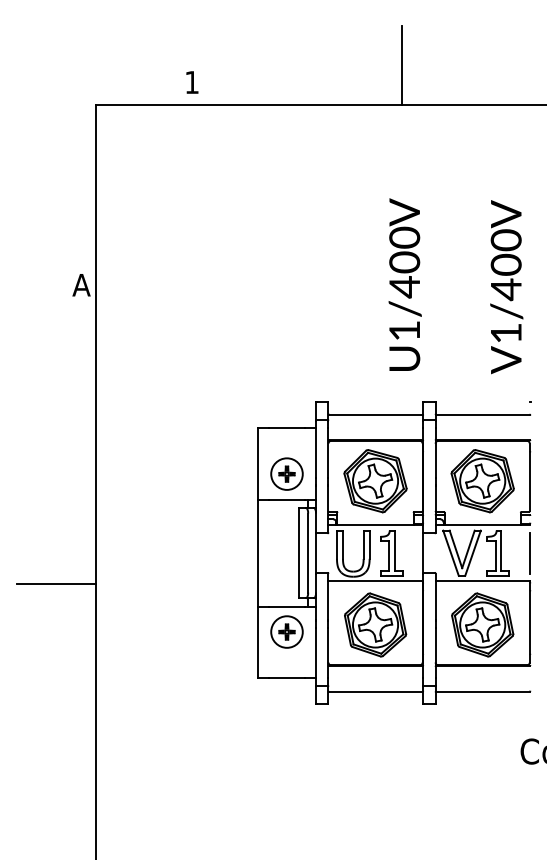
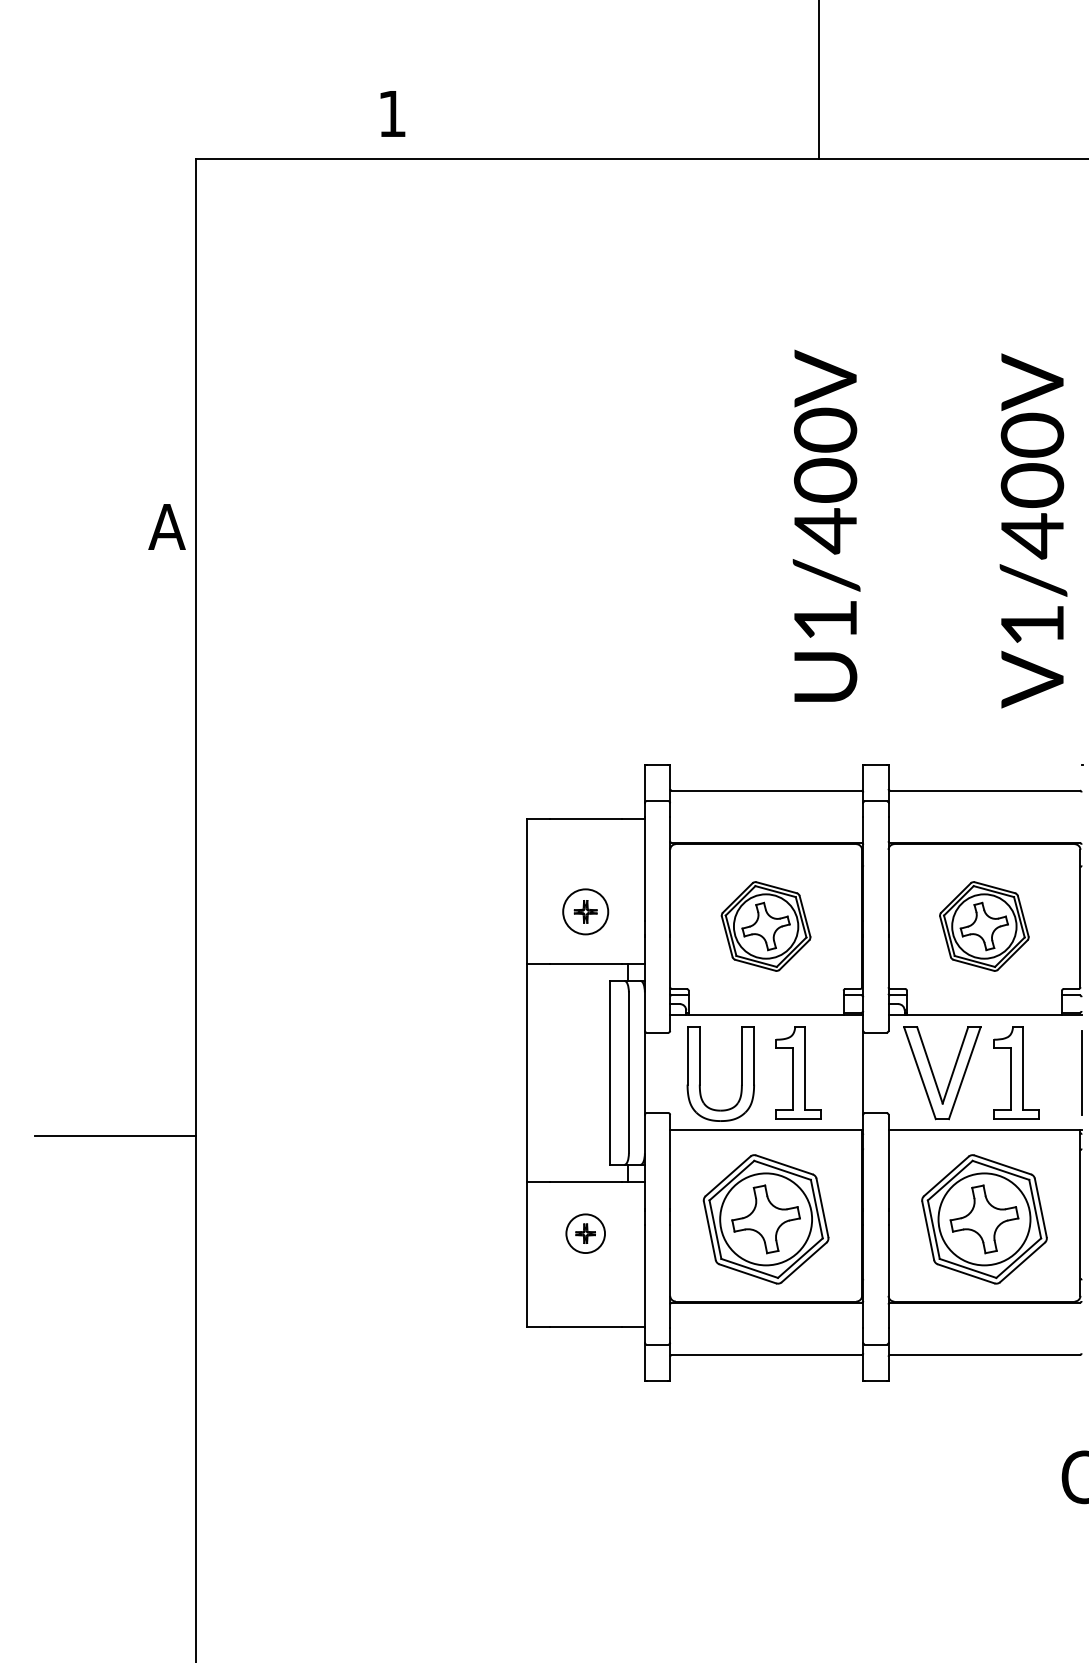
part: (286, 473) -> (584, 910), size x0.7
part: (375, 481) -> (766, 926), size x0.7
part: (482, 481) -> (984, 926), size x0.7
part: (286, 631) -> (584, 1232), size x0.6

